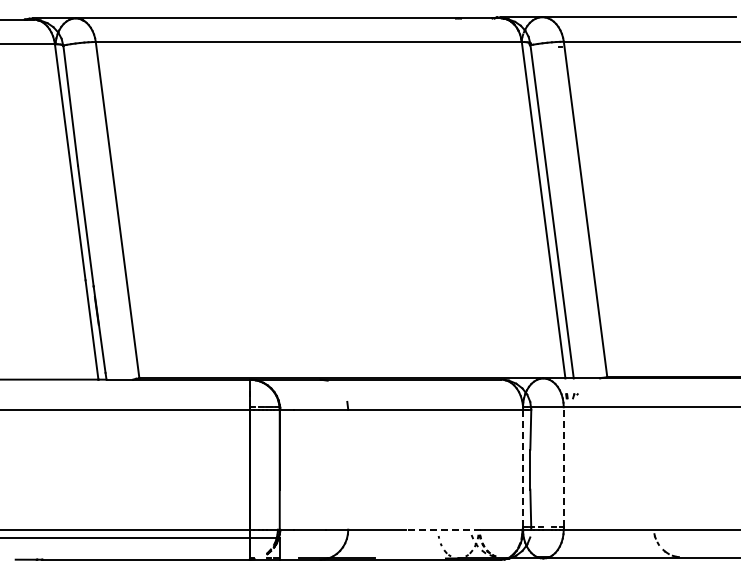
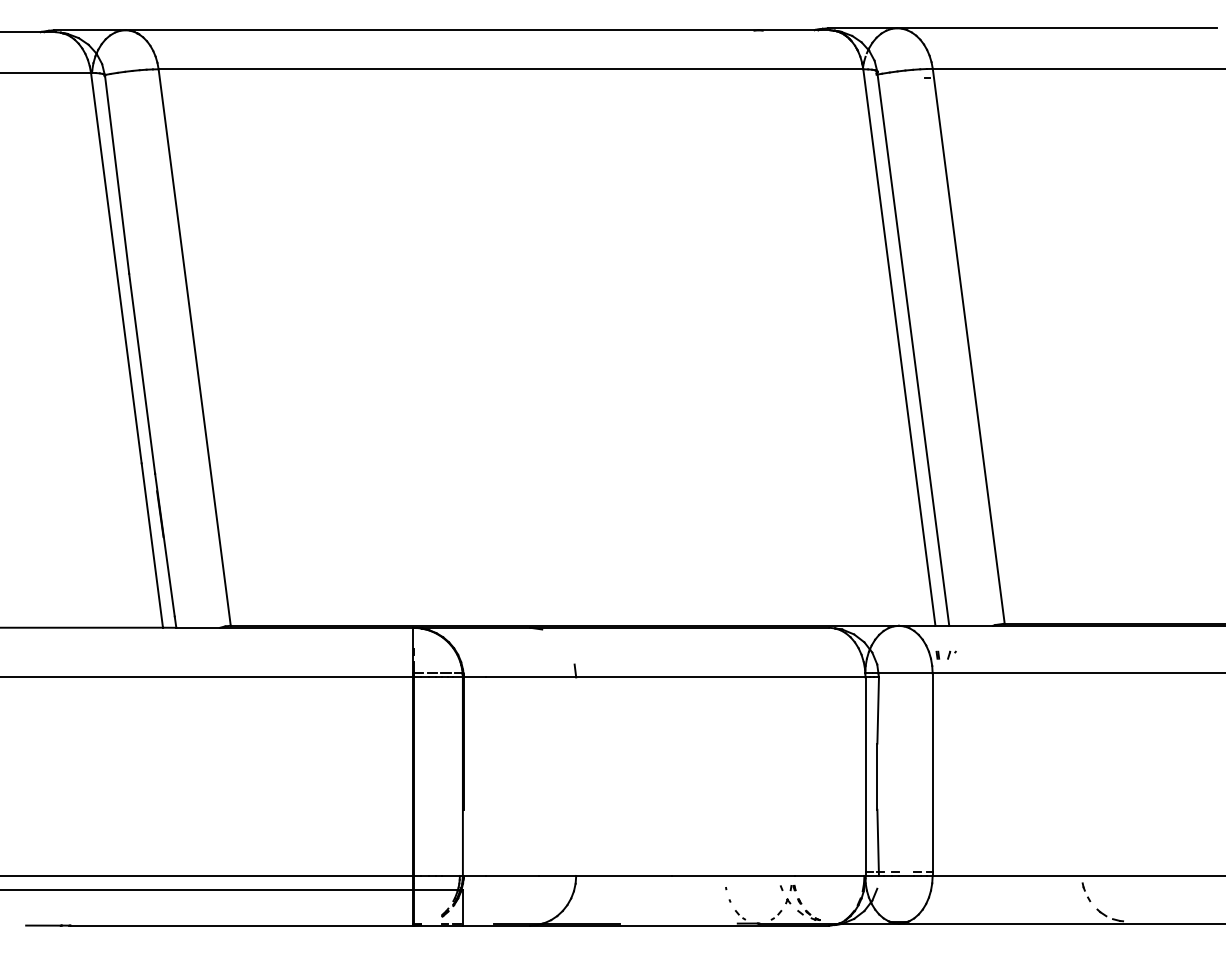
line: (563, 466) -> (932, 771), dashed -> solid
line: (523, 468) -> (866, 774), dashed -> solid
line: (442, 529) -> (732, 875), dashed -> solid

